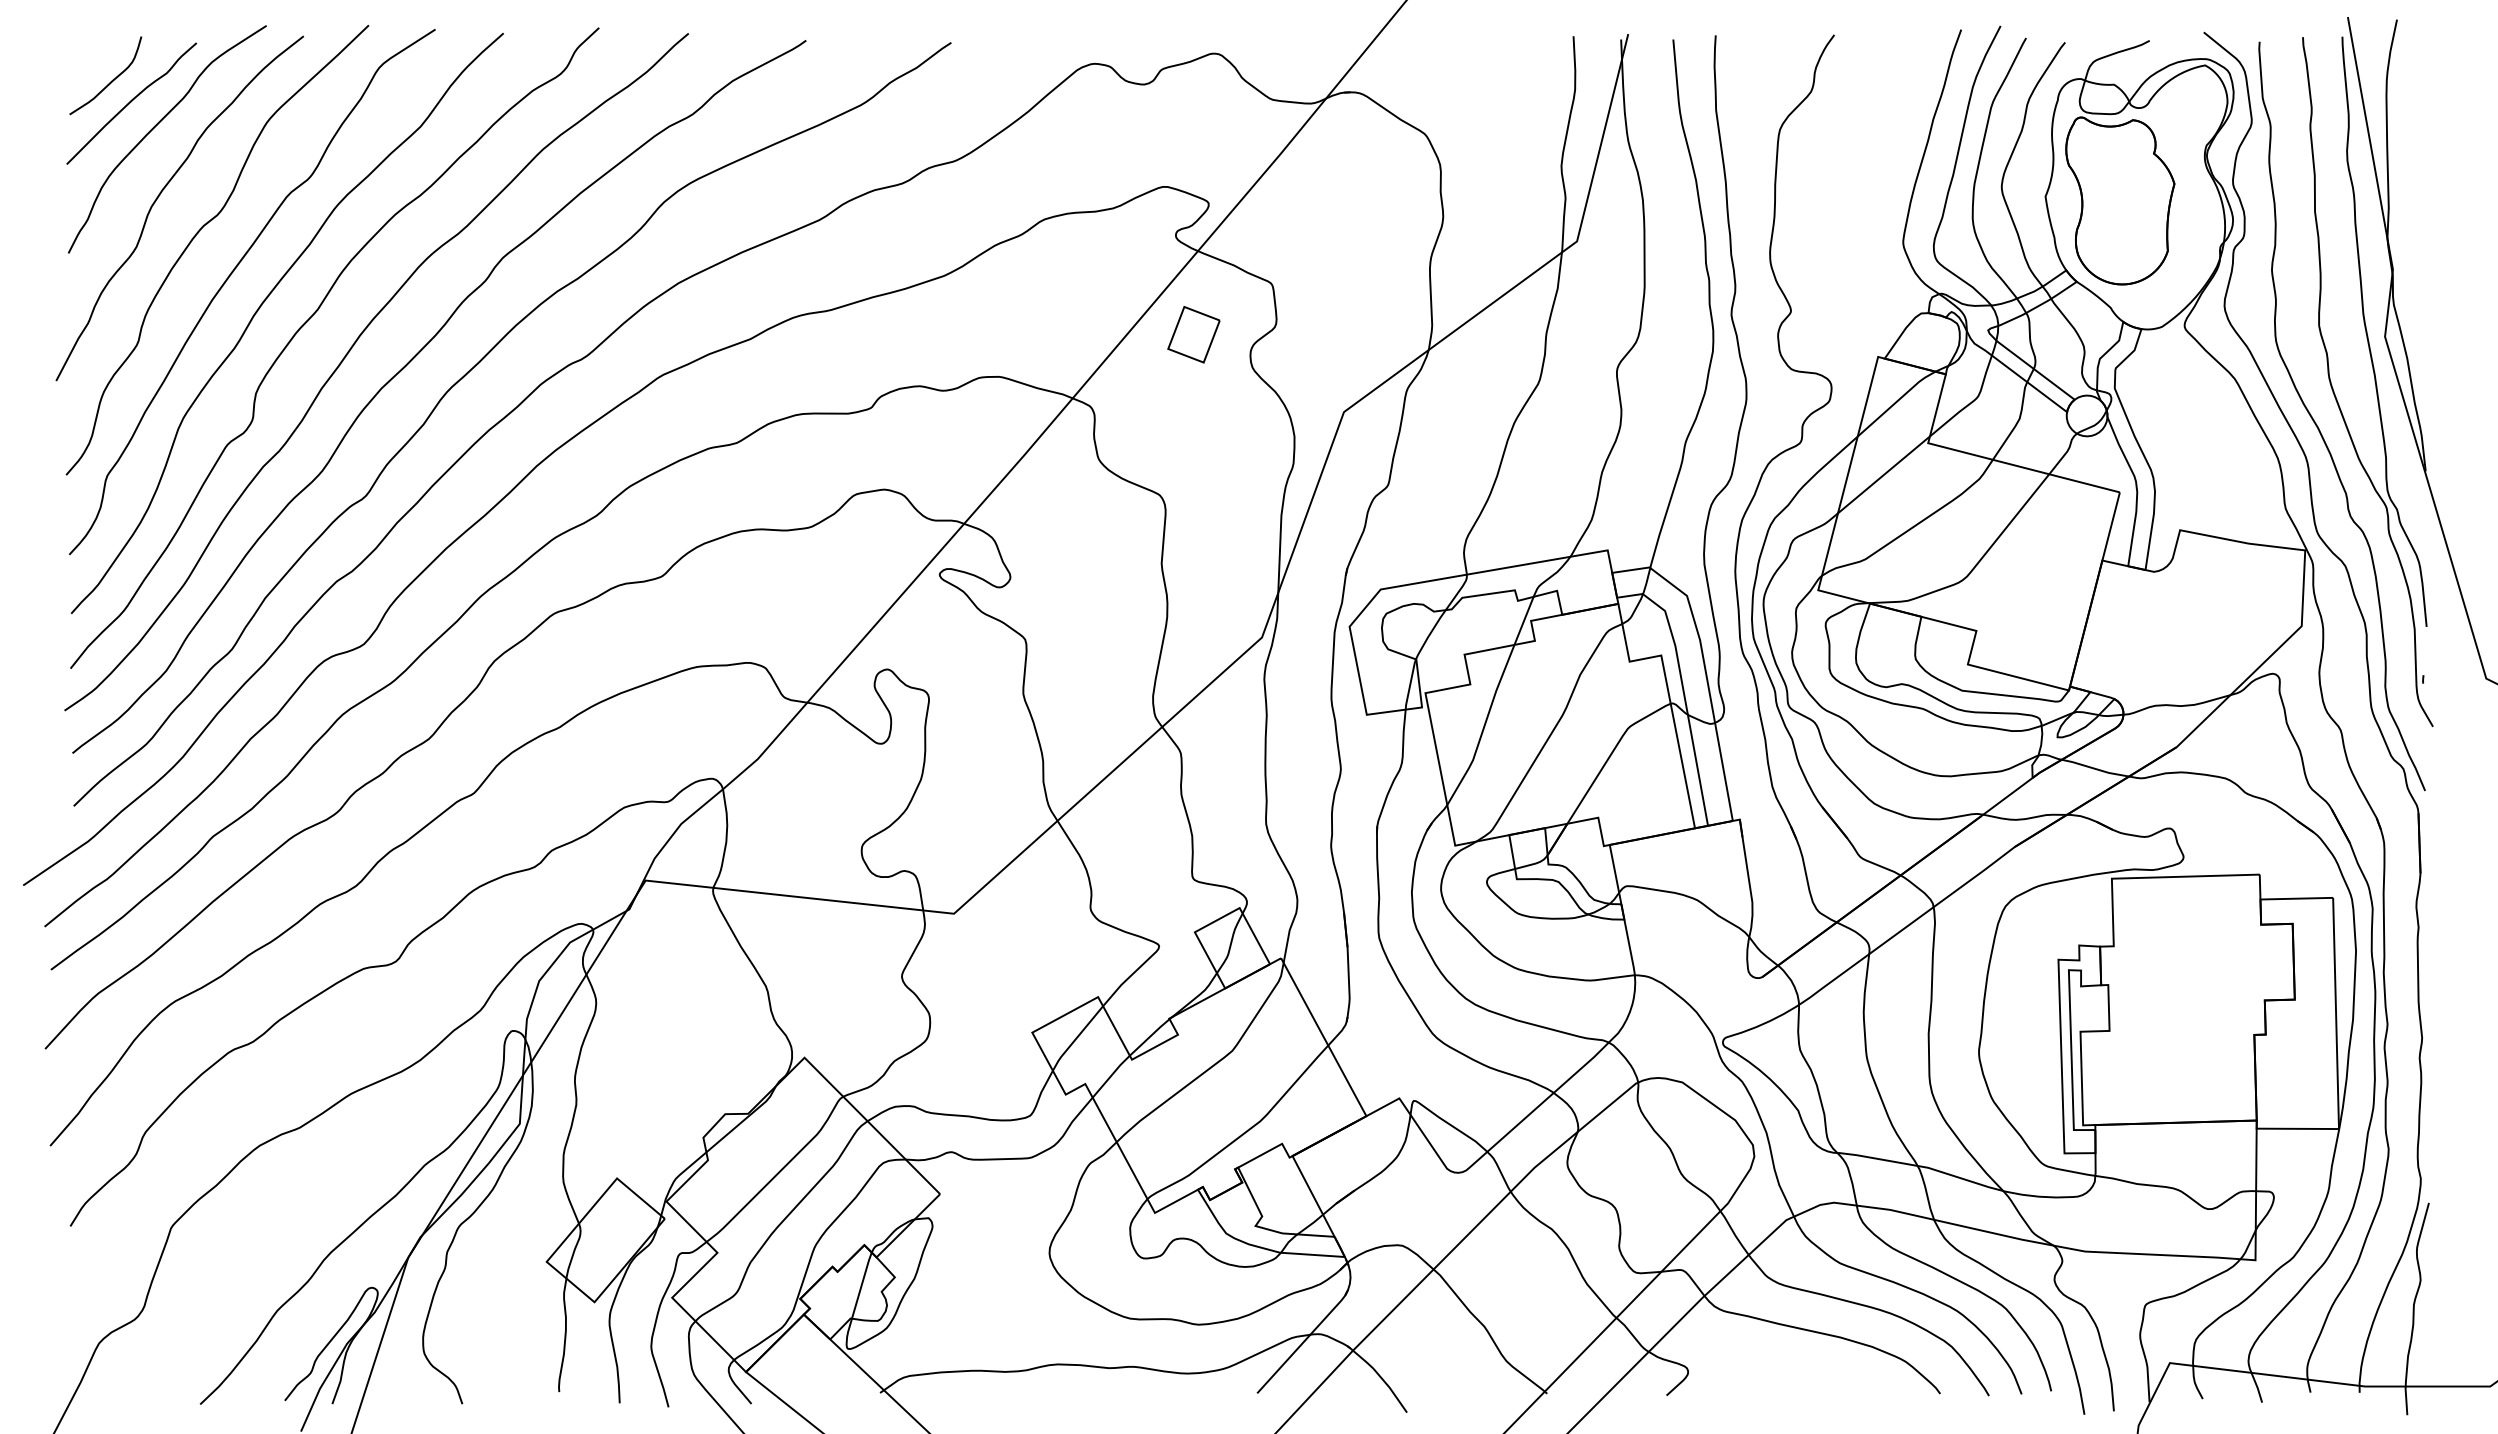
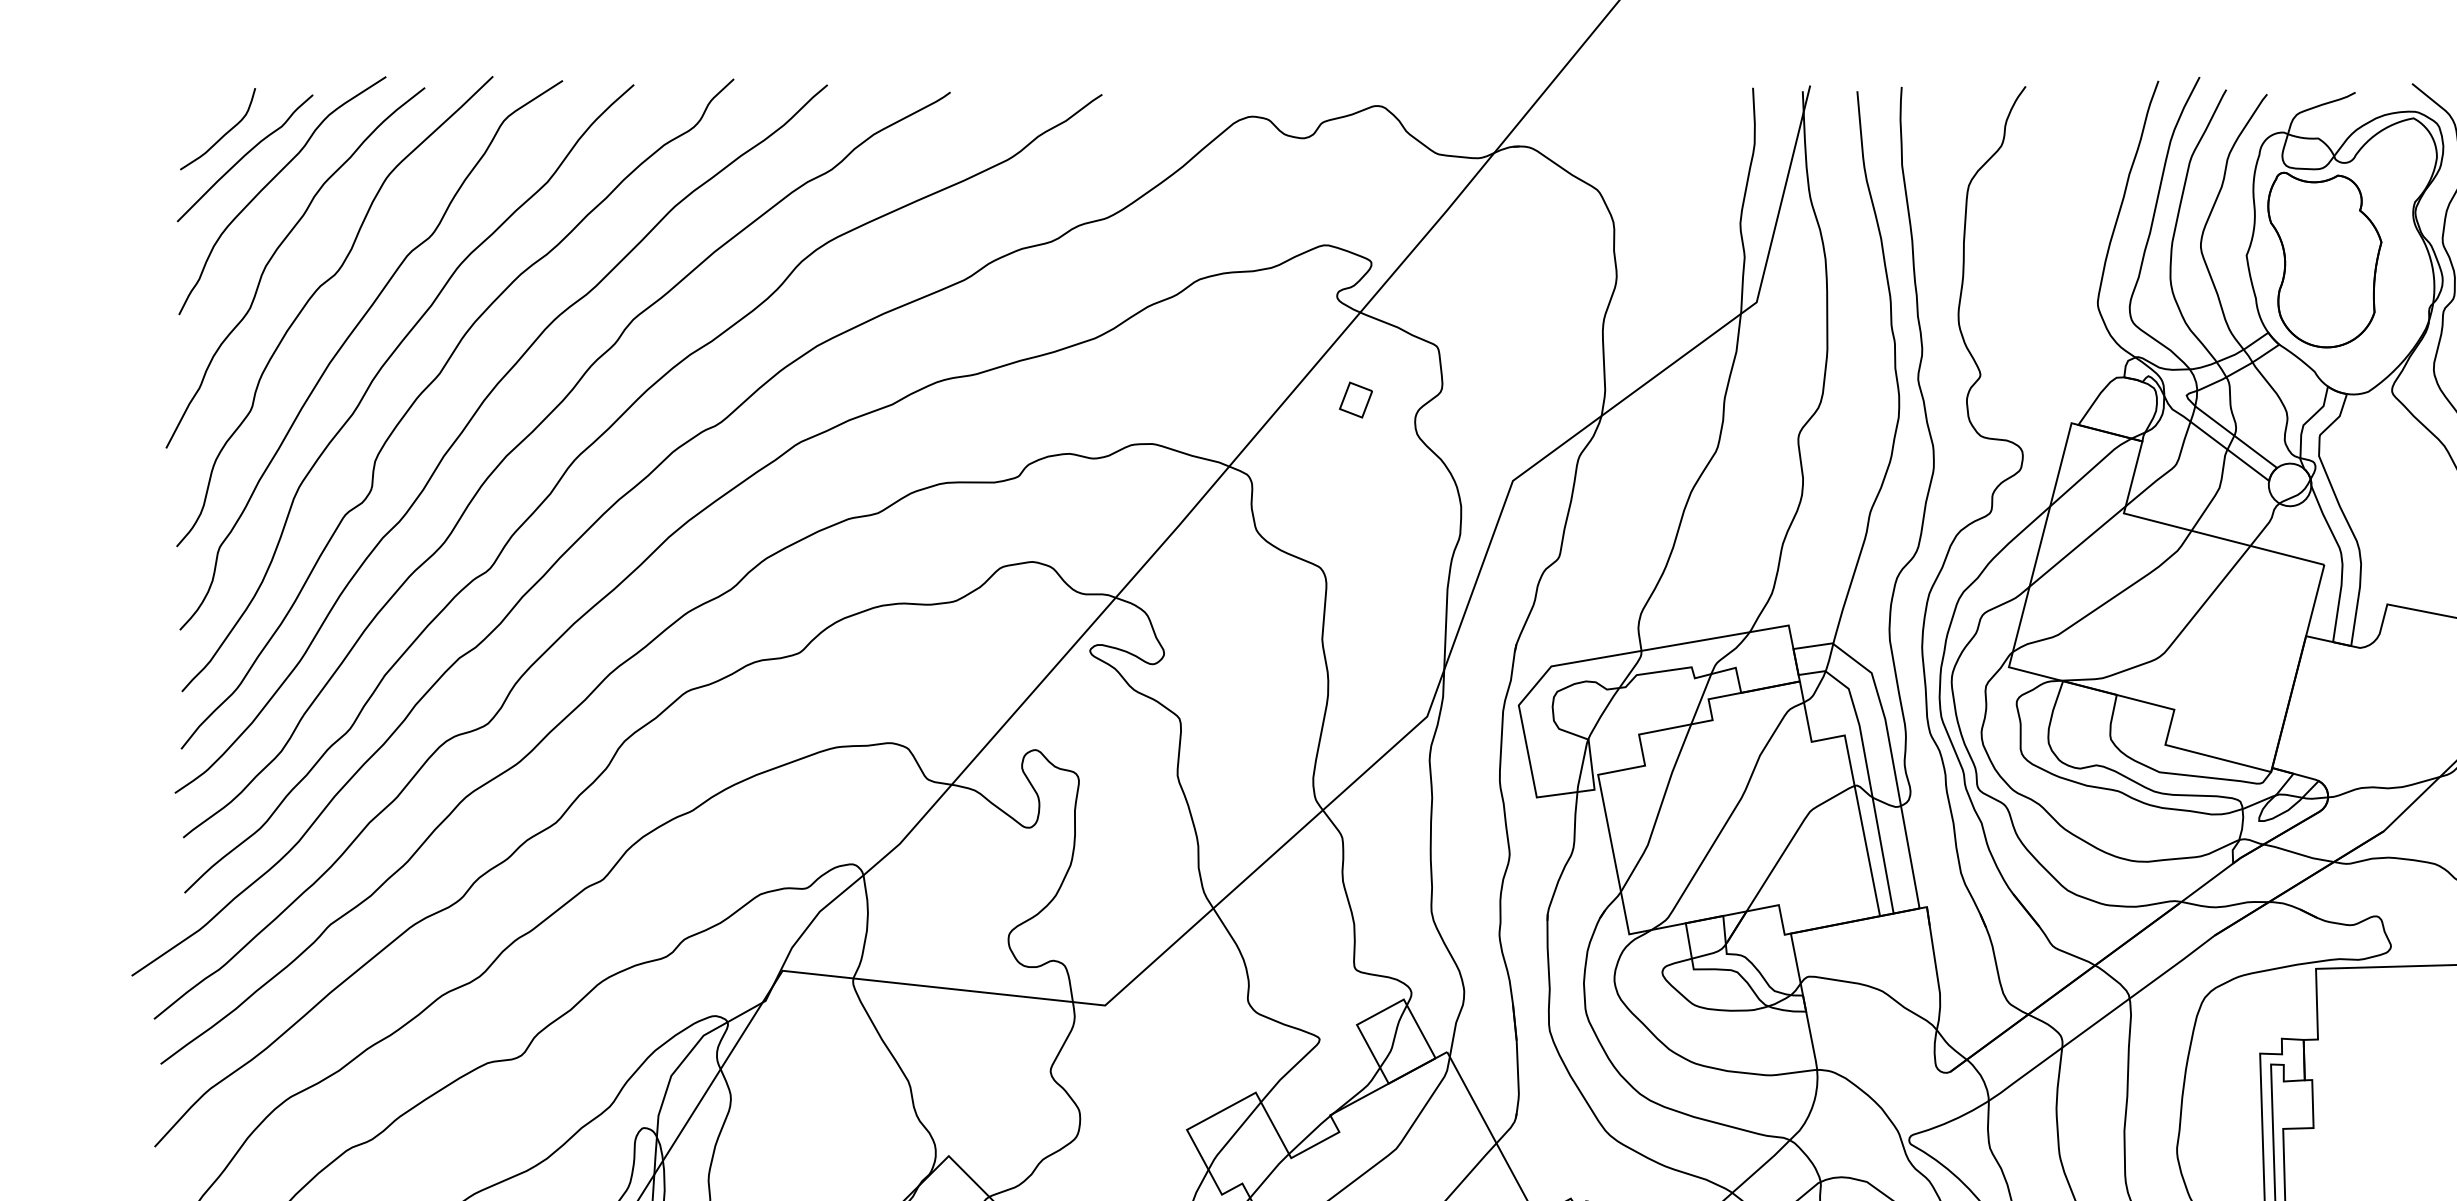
part: (1193, 334) -> (1355, 399), size x0.6

